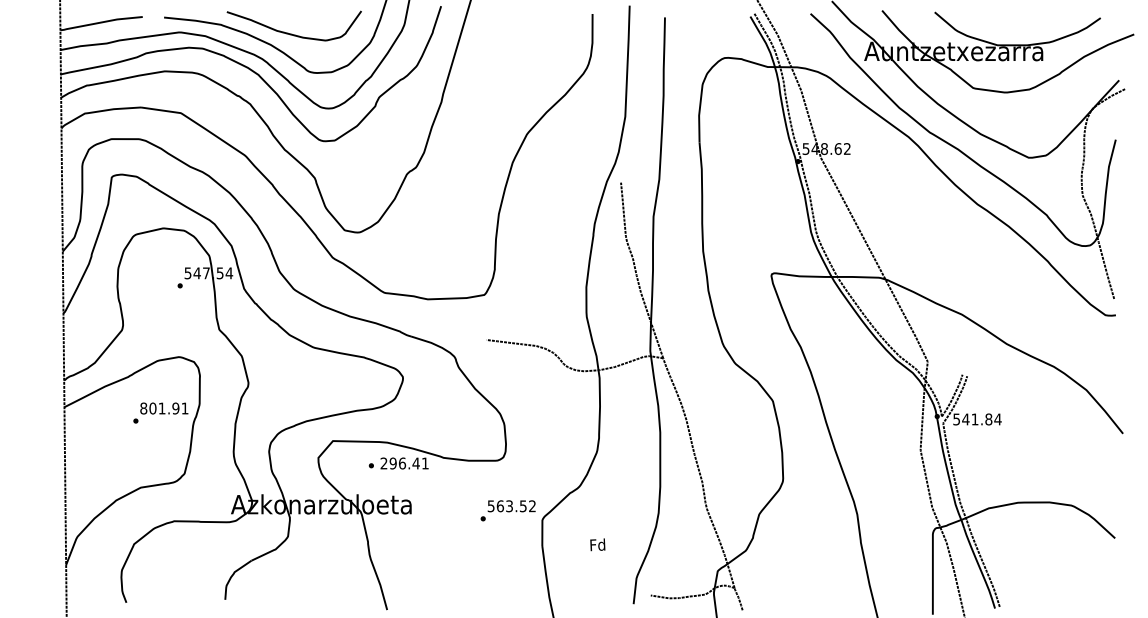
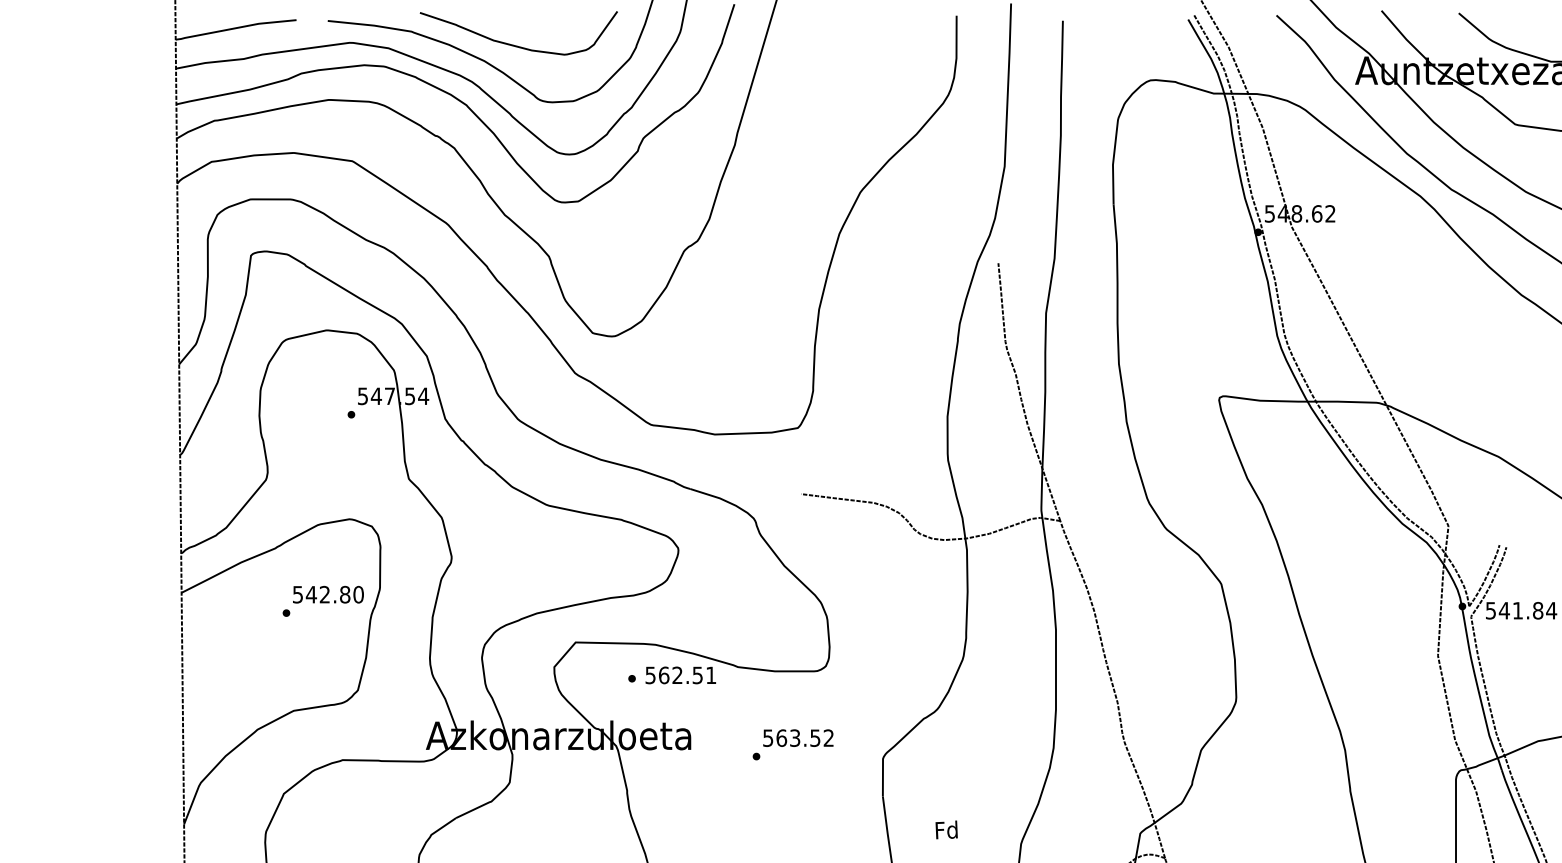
text: (164, 408) -> (328, 594), 801.91 -> 542.80
text: (399, 463) -> (673, 675), 296.41 -> 562.51
text: (507, 510) -> (792, 744), moved
text: (597, 544) -> (946, 829), moved

